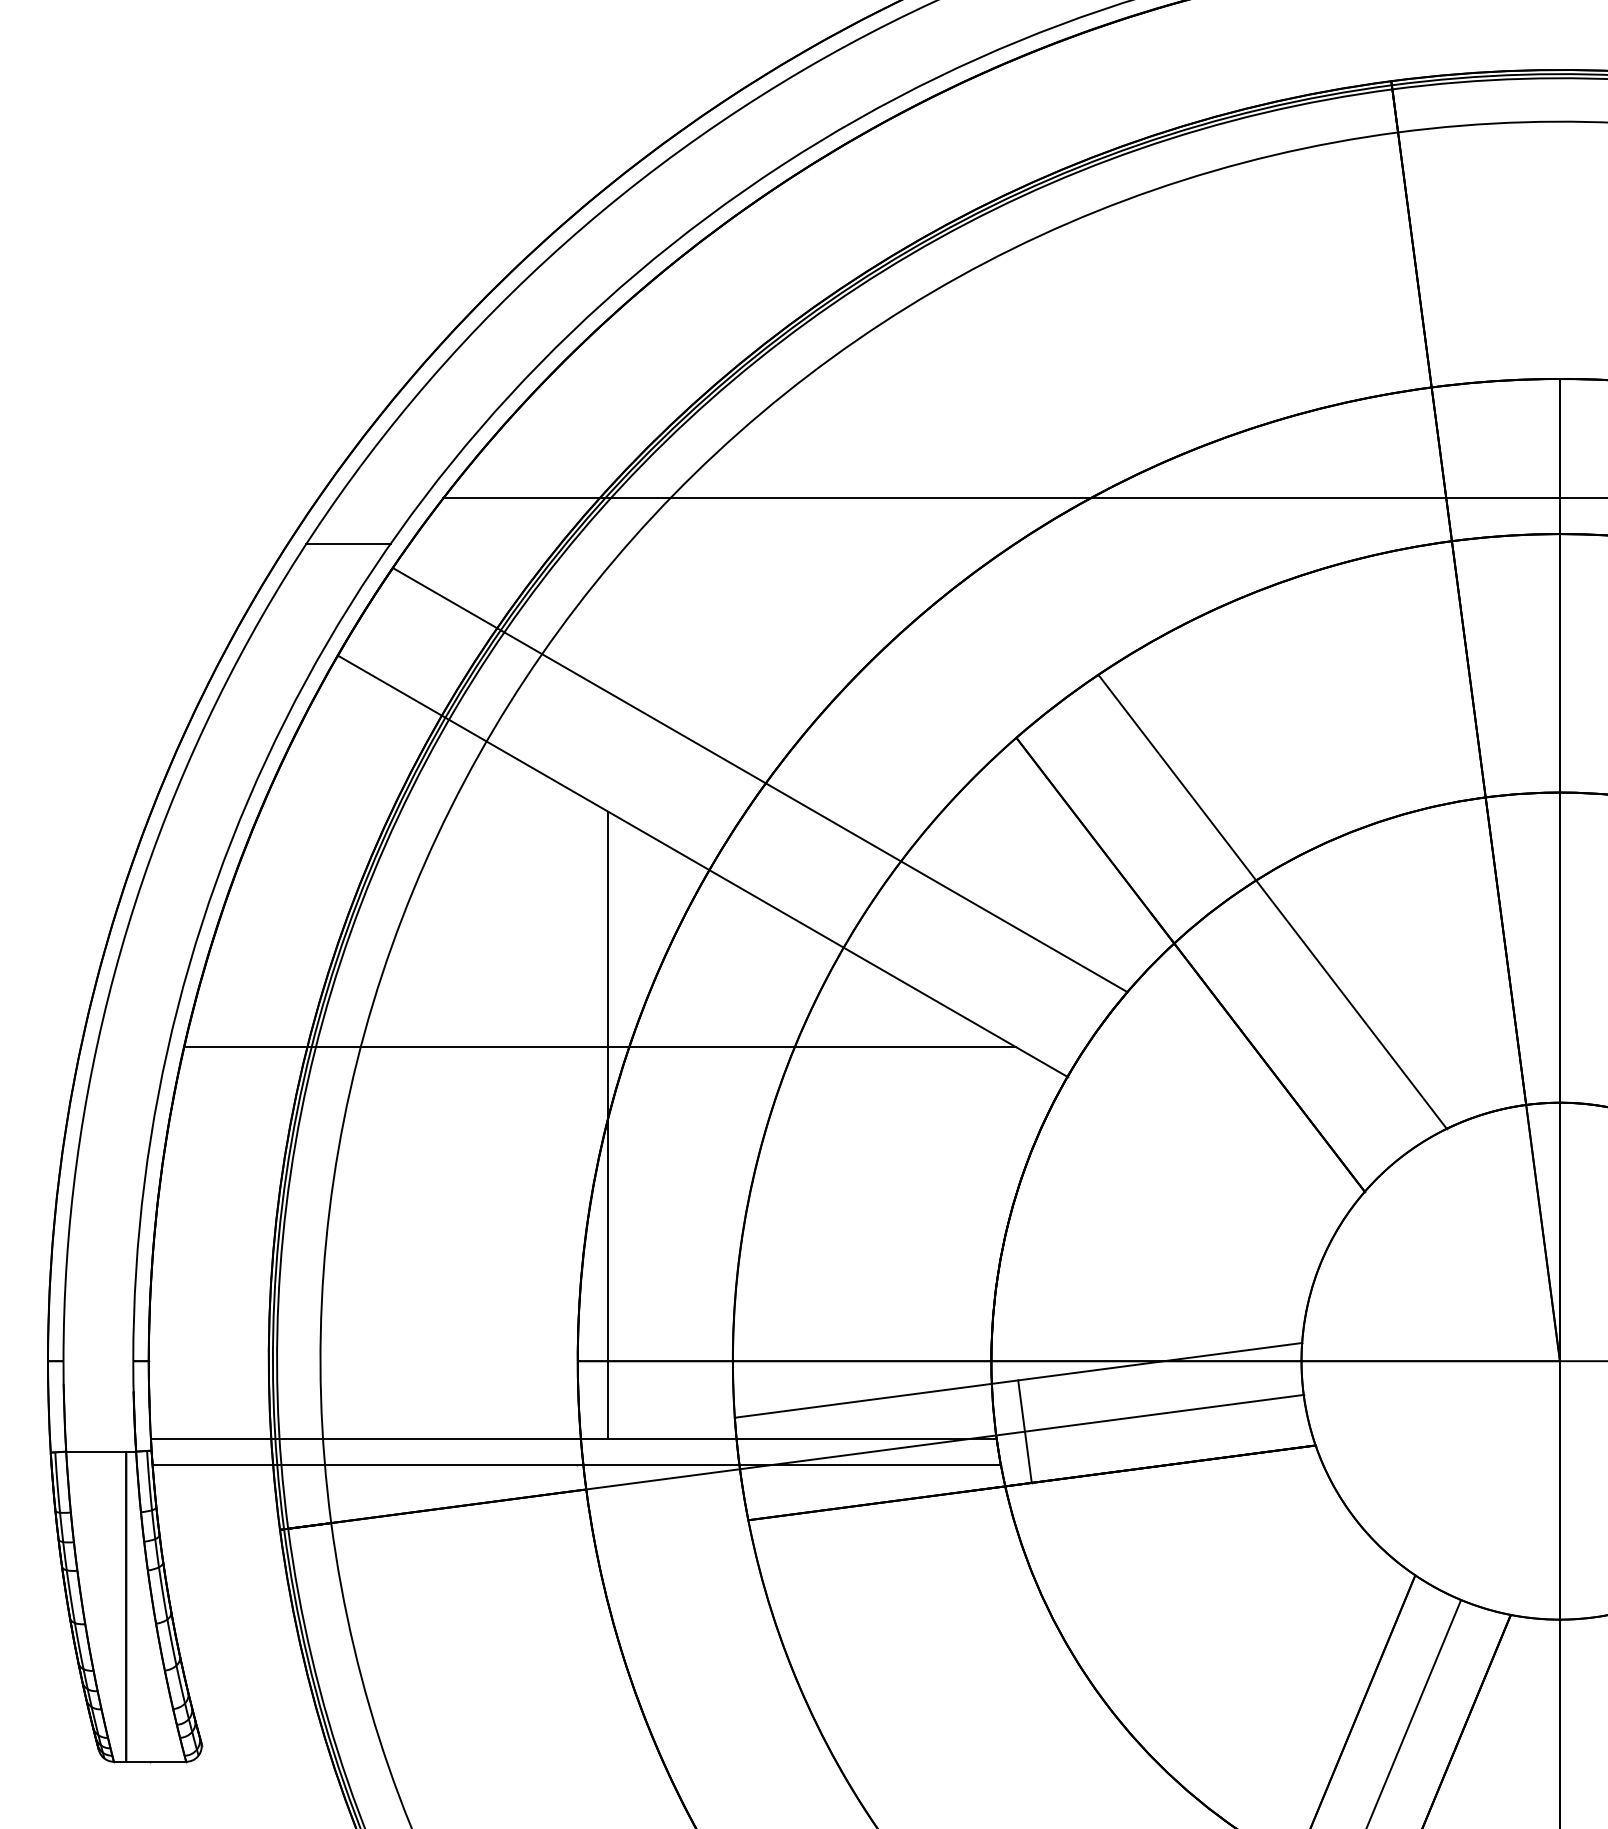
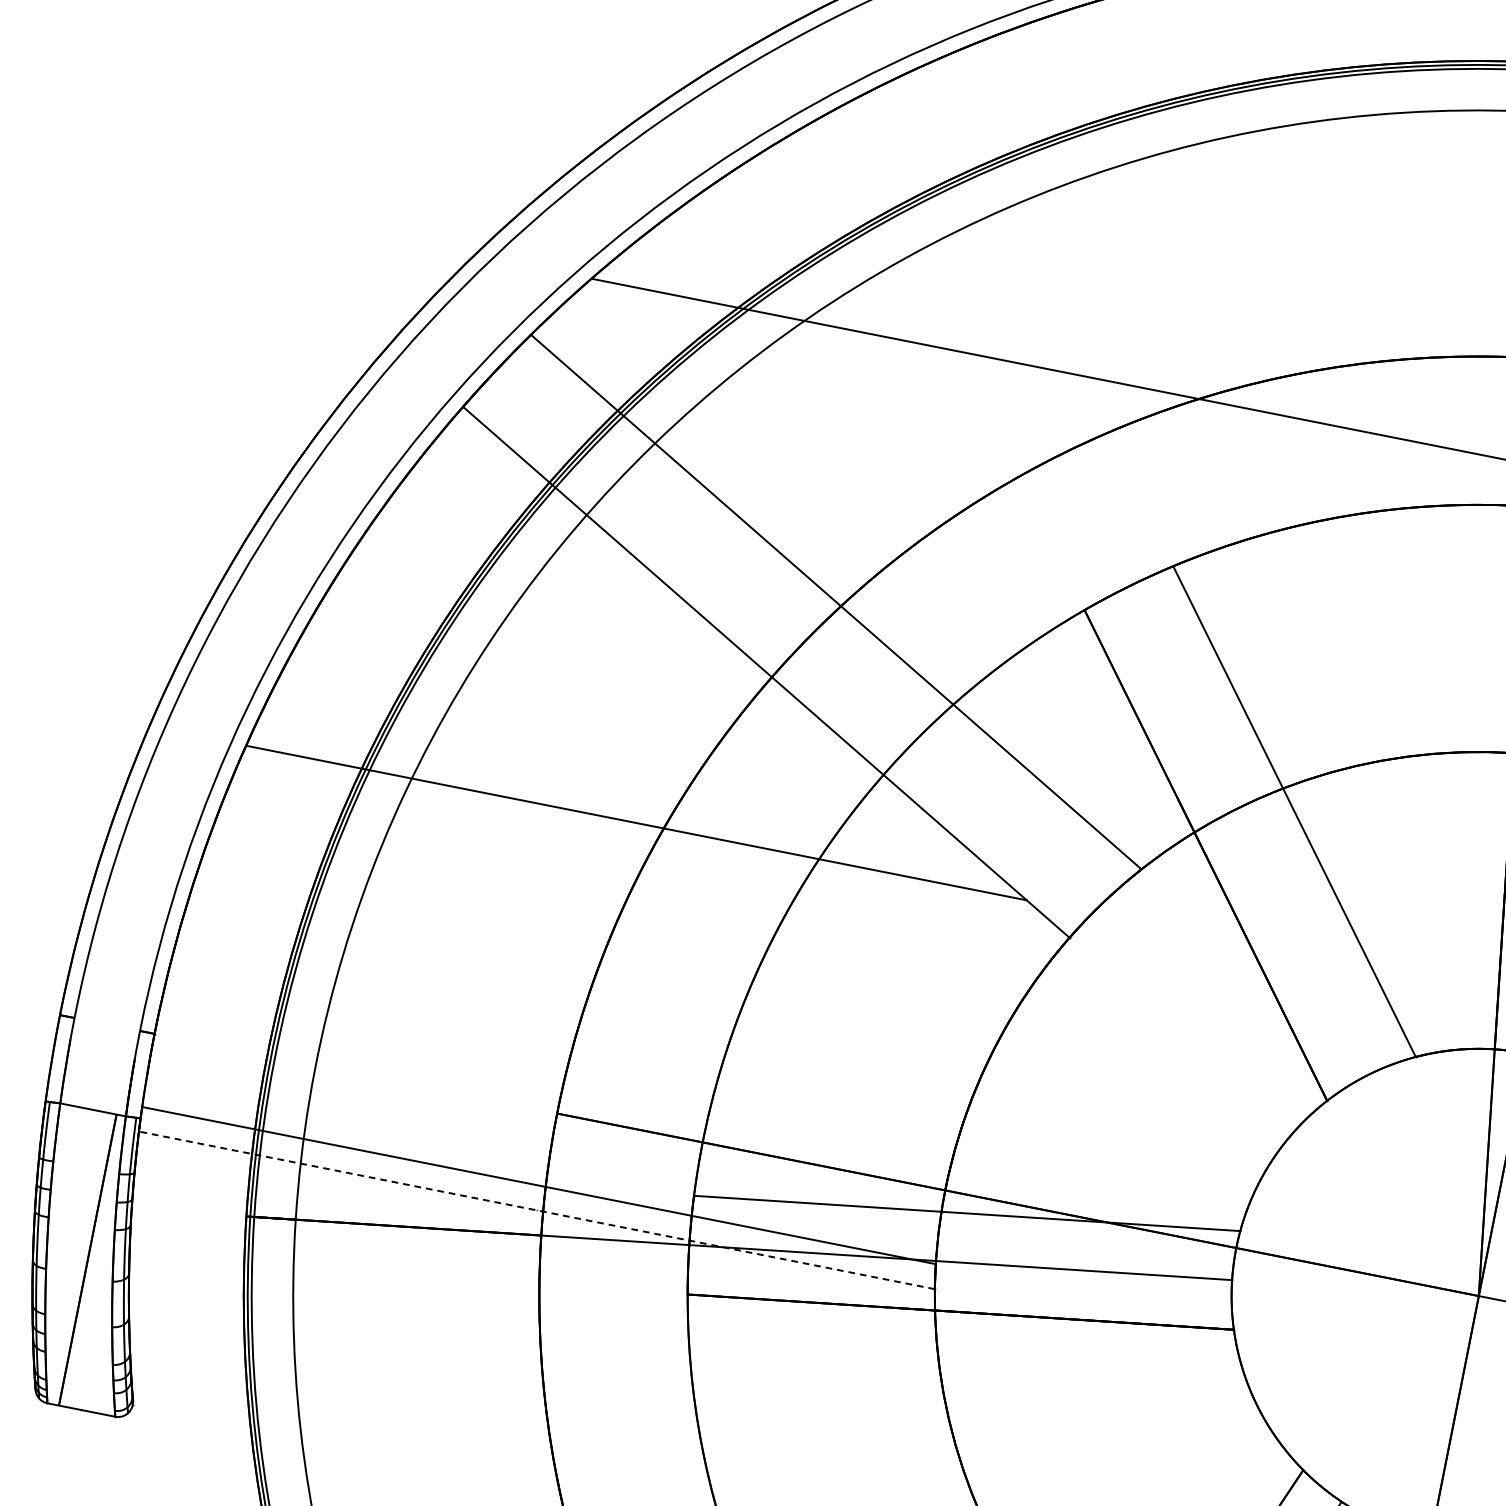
line: (348, 543) -> (493, 303), removed
line: (608, 1124) -> (629, 897), removed
line: (1024, 1431) -> (963, 1262), removed
line: (576, 1464) -> (536, 1210), solid -> dashed

